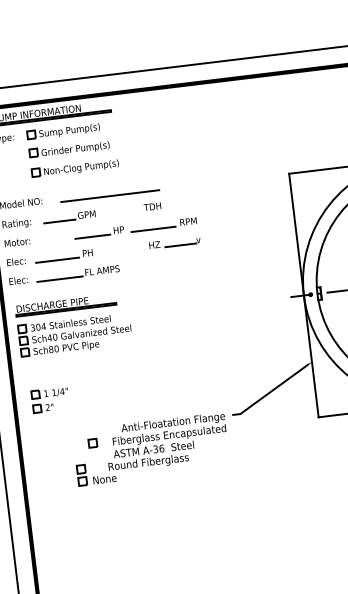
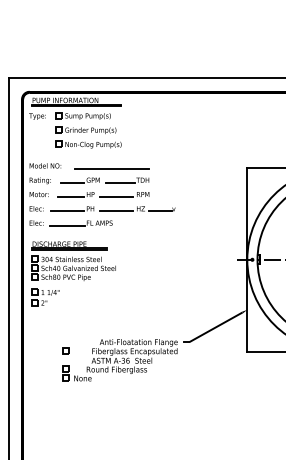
line: (122, 213) -> (119, 182), added
part: (135, 228) -> (103, 194), moved
line: (122, 252) -> (116, 211), added
part: (50, 399) -> (45, 297), moved
part: (91, 443) -> (65, 350), moved

